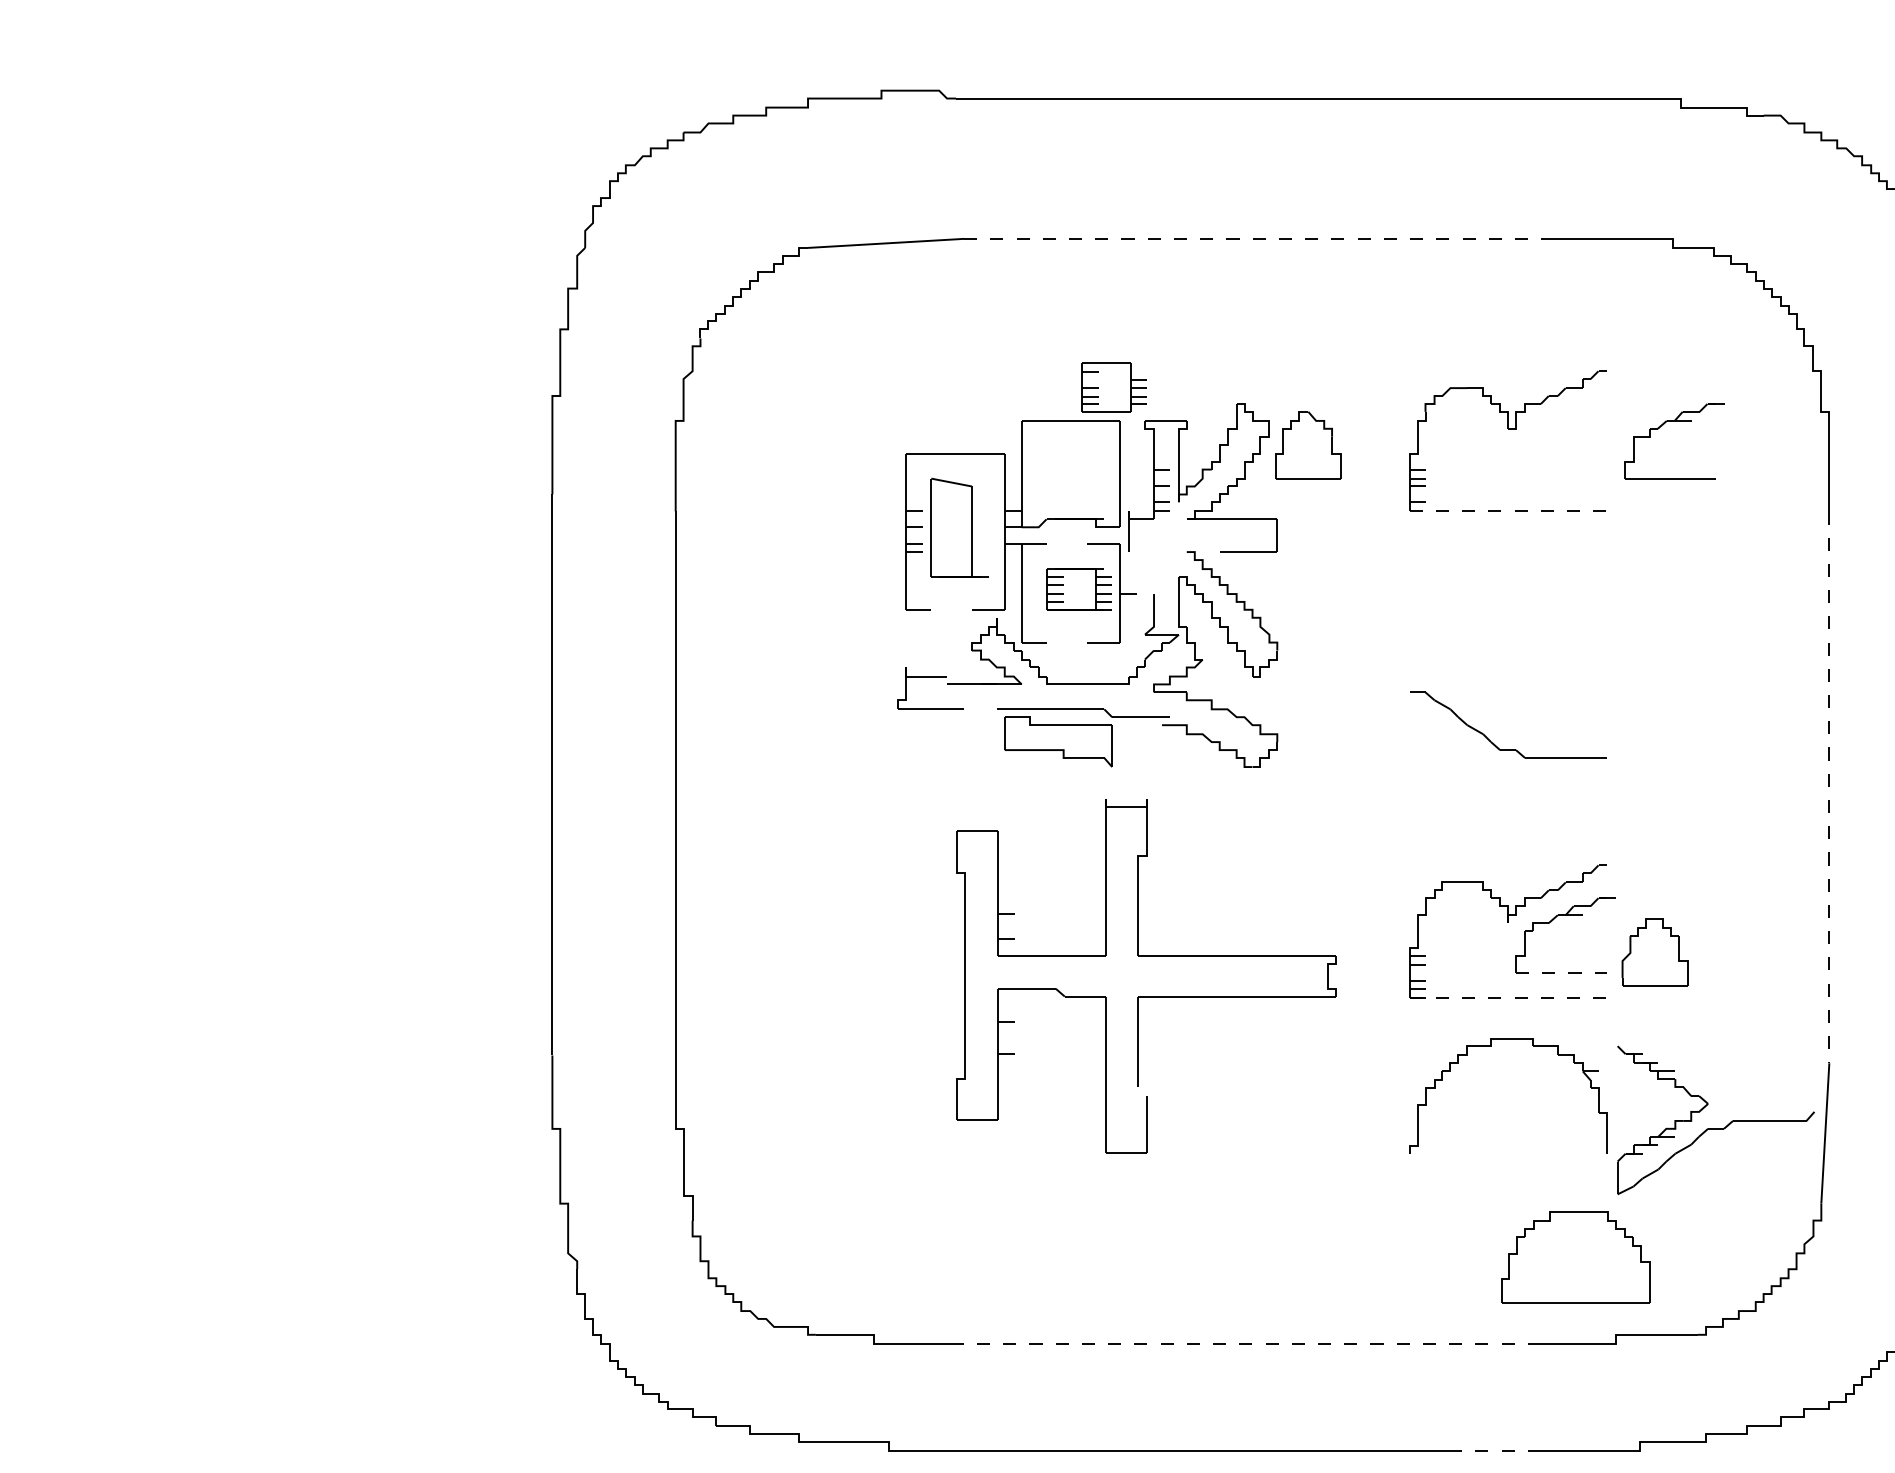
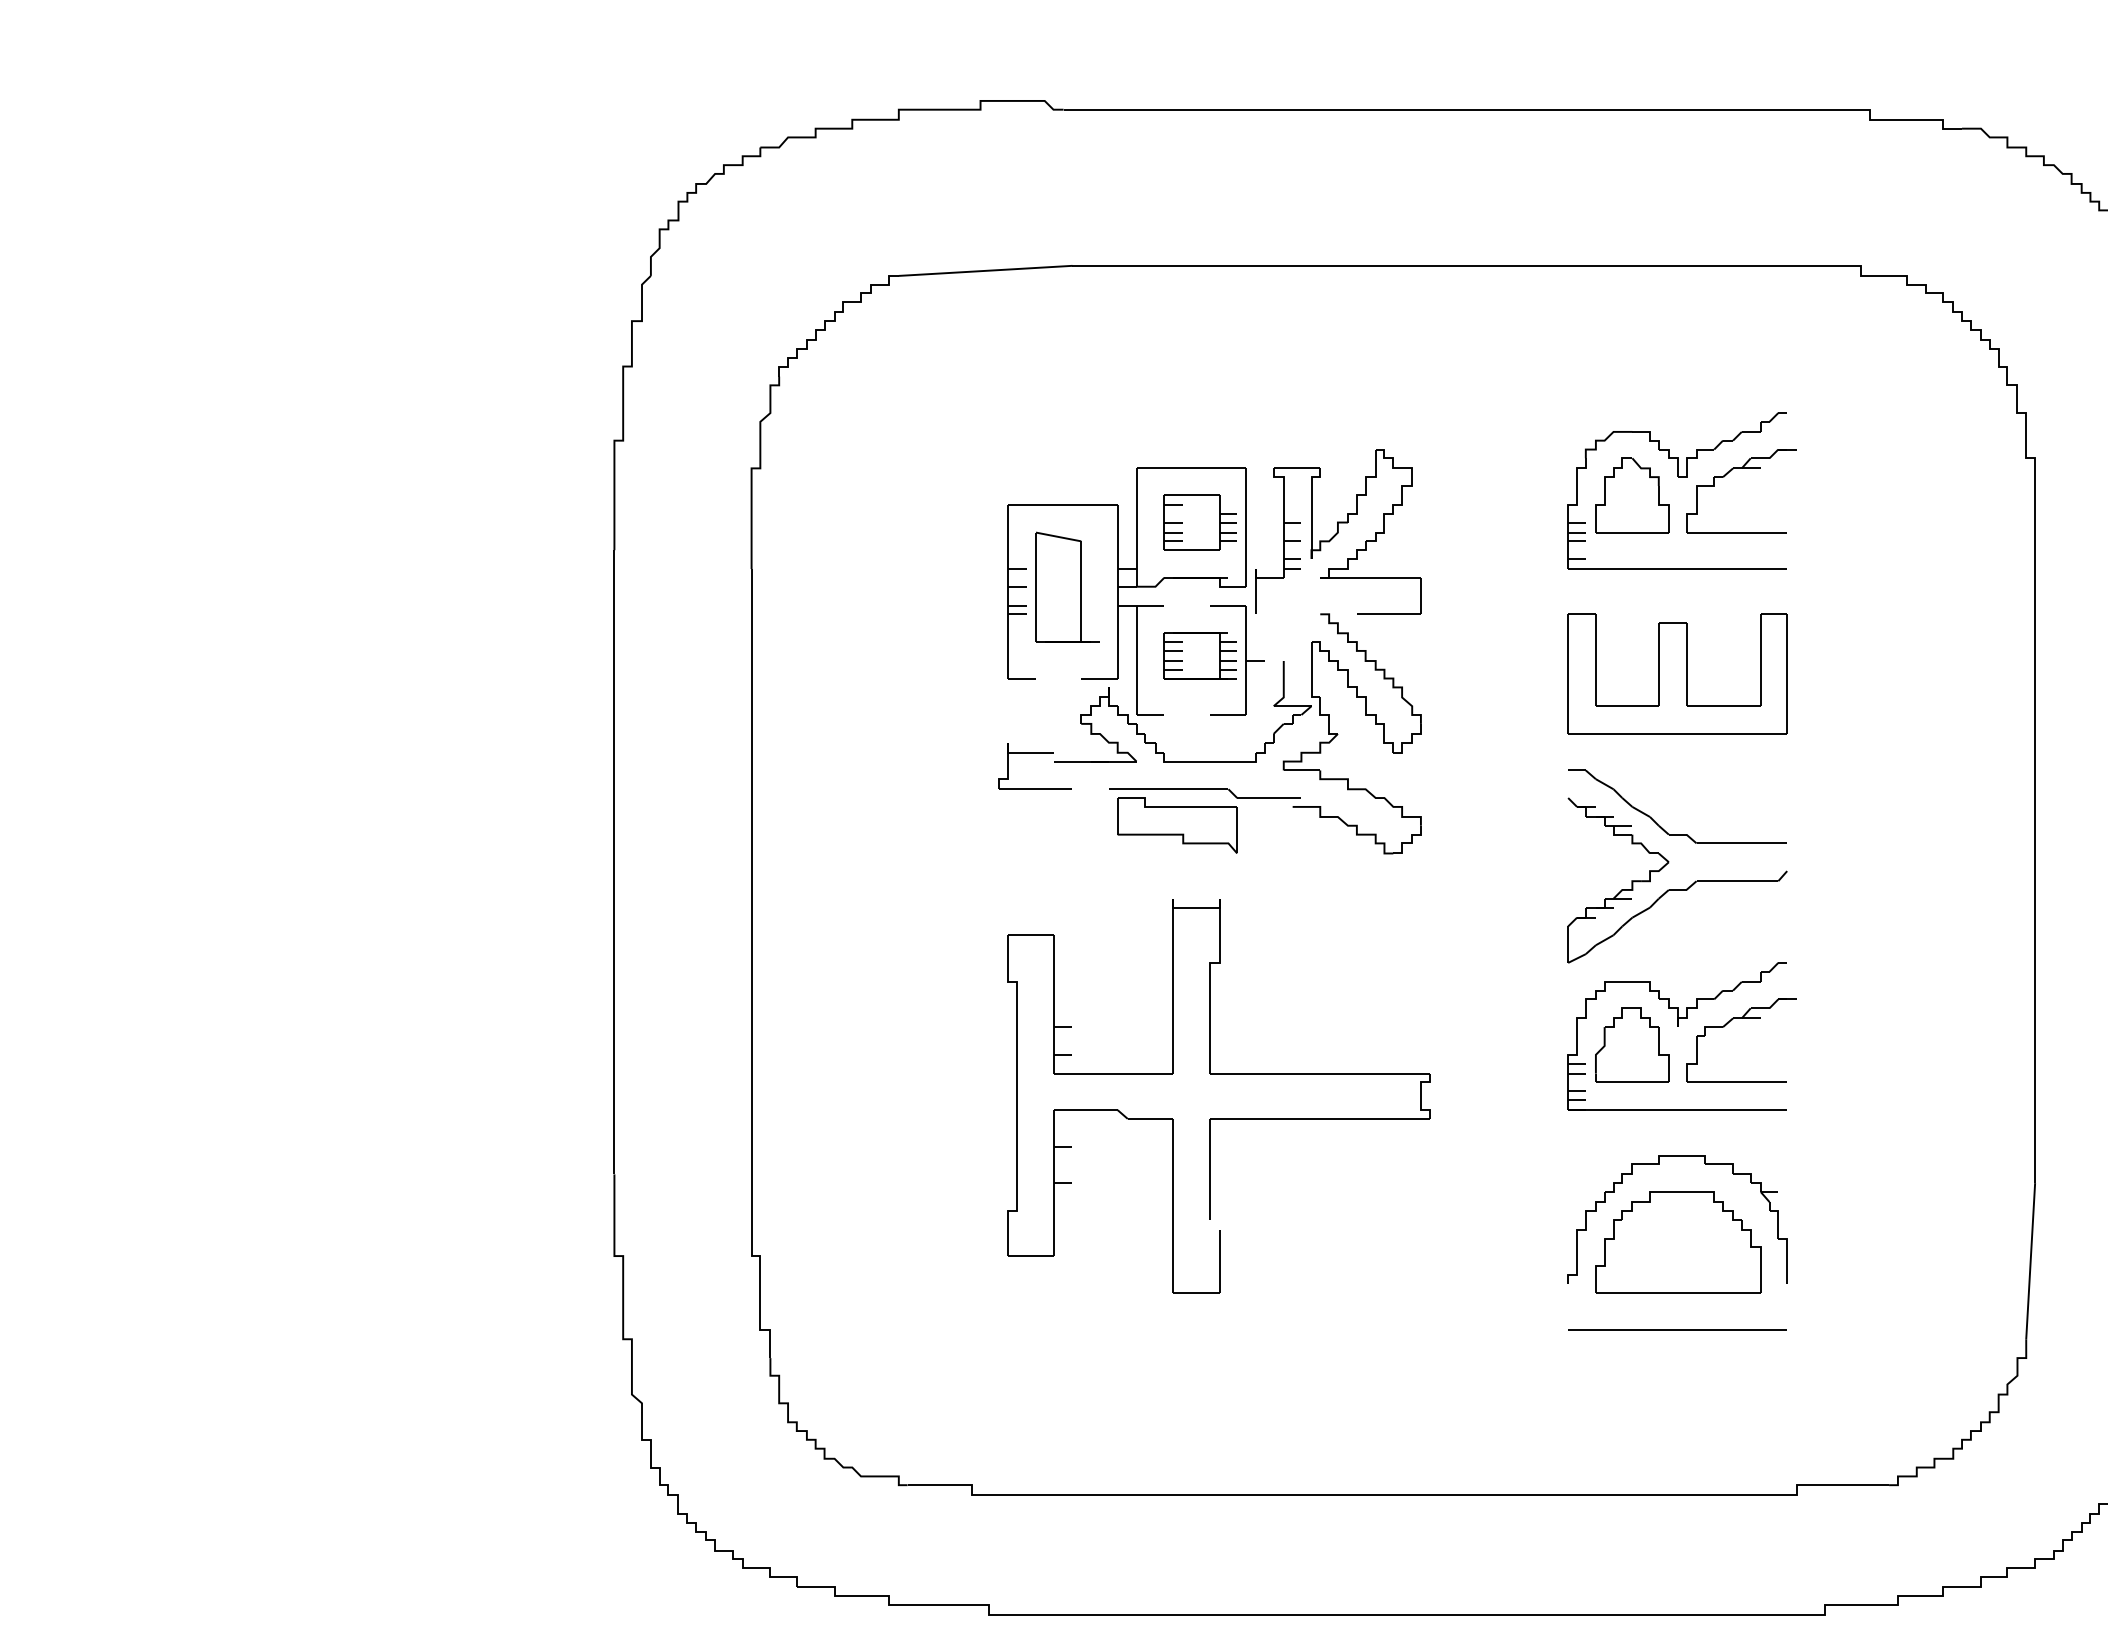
line: (1253, 238) -> (1394, 265), dashed -> solid
part: (1113, 387) -> (1199, 522), moved
part: (1663, 425) -> (1729, 473), moved
part: (1308, 445) -> (1632, 495), moved
line: (1508, 511) -> (1678, 569), dashed -> solid
part: (1508, 605) -> (1678, 673), added
line: (1829, 787) -> (2035, 876), dashed -> solid
part: (1654, 952) -> (1631, 1045), moved
part: (1146, 956) -> (1218, 1074), moved
line: (1561, 972) -> (1737, 1082), dashed -> solid
line: (1508, 997) -> (1678, 1109), dashed -> solid
part: (1715, 1128) -> (1677, 889), moved
line: (1508, 1195) -> (1678, 1330), added
part: (1575, 1257) -> (1678, 1242), moved
line: (1252, 1343) -> (1393, 1494), dashed -> solid
line: (1495, 1451) -> (1663, 1615), dashed -> solid

